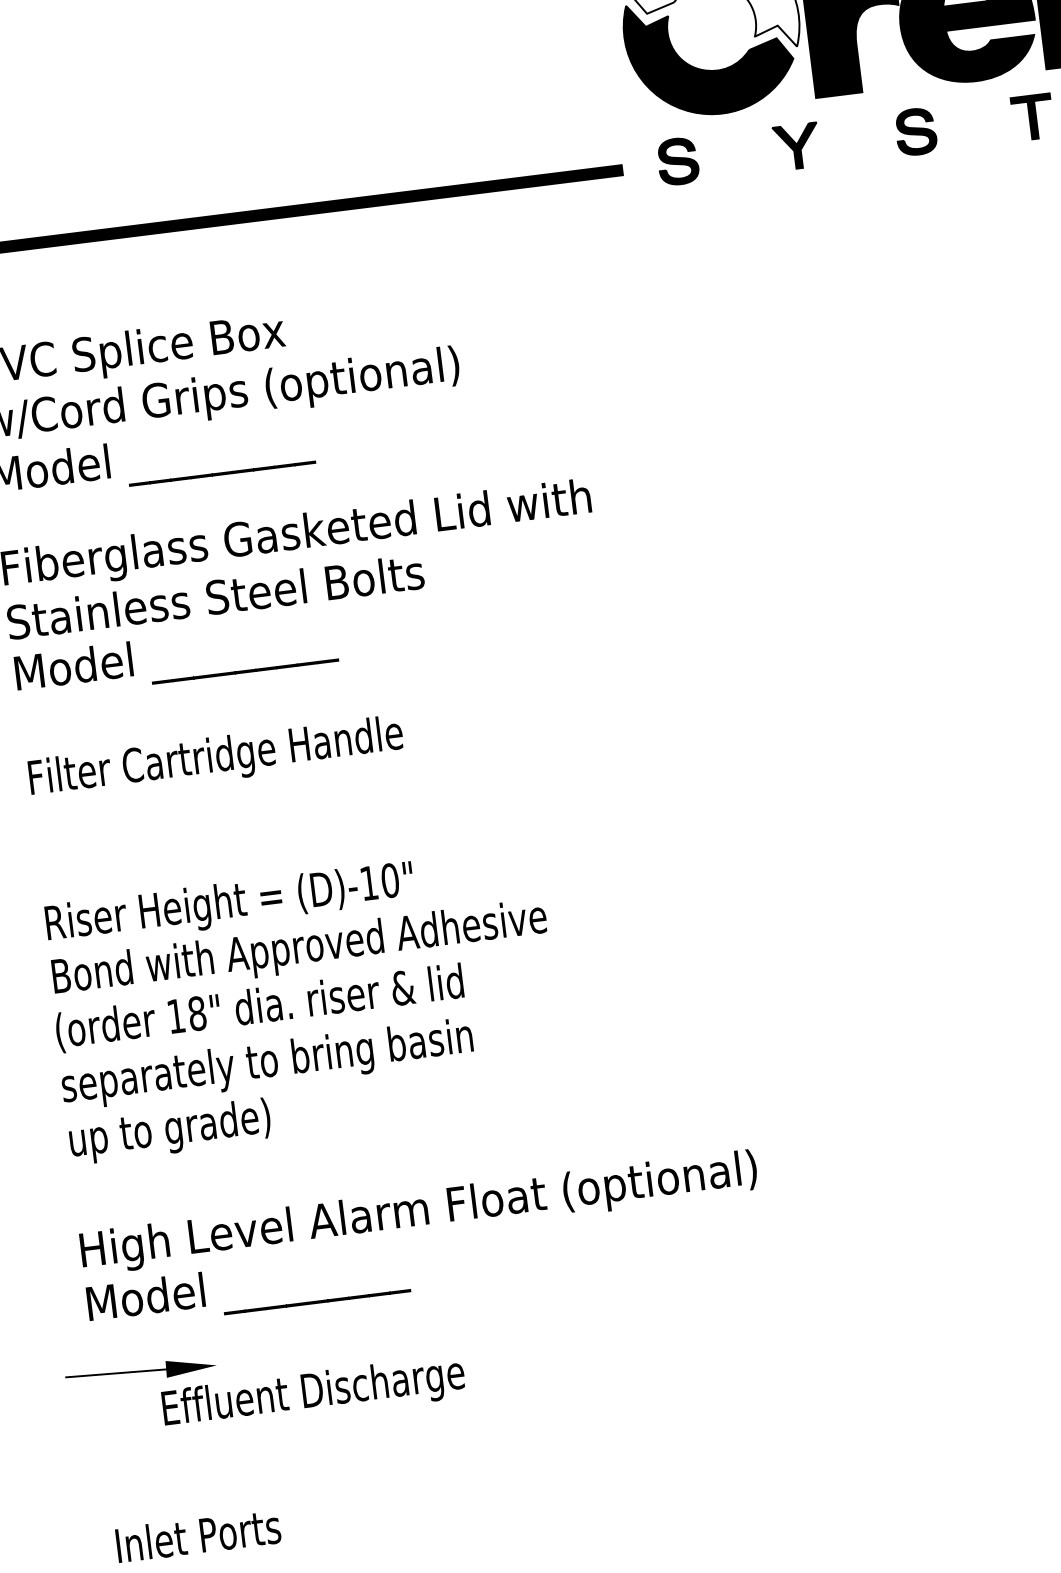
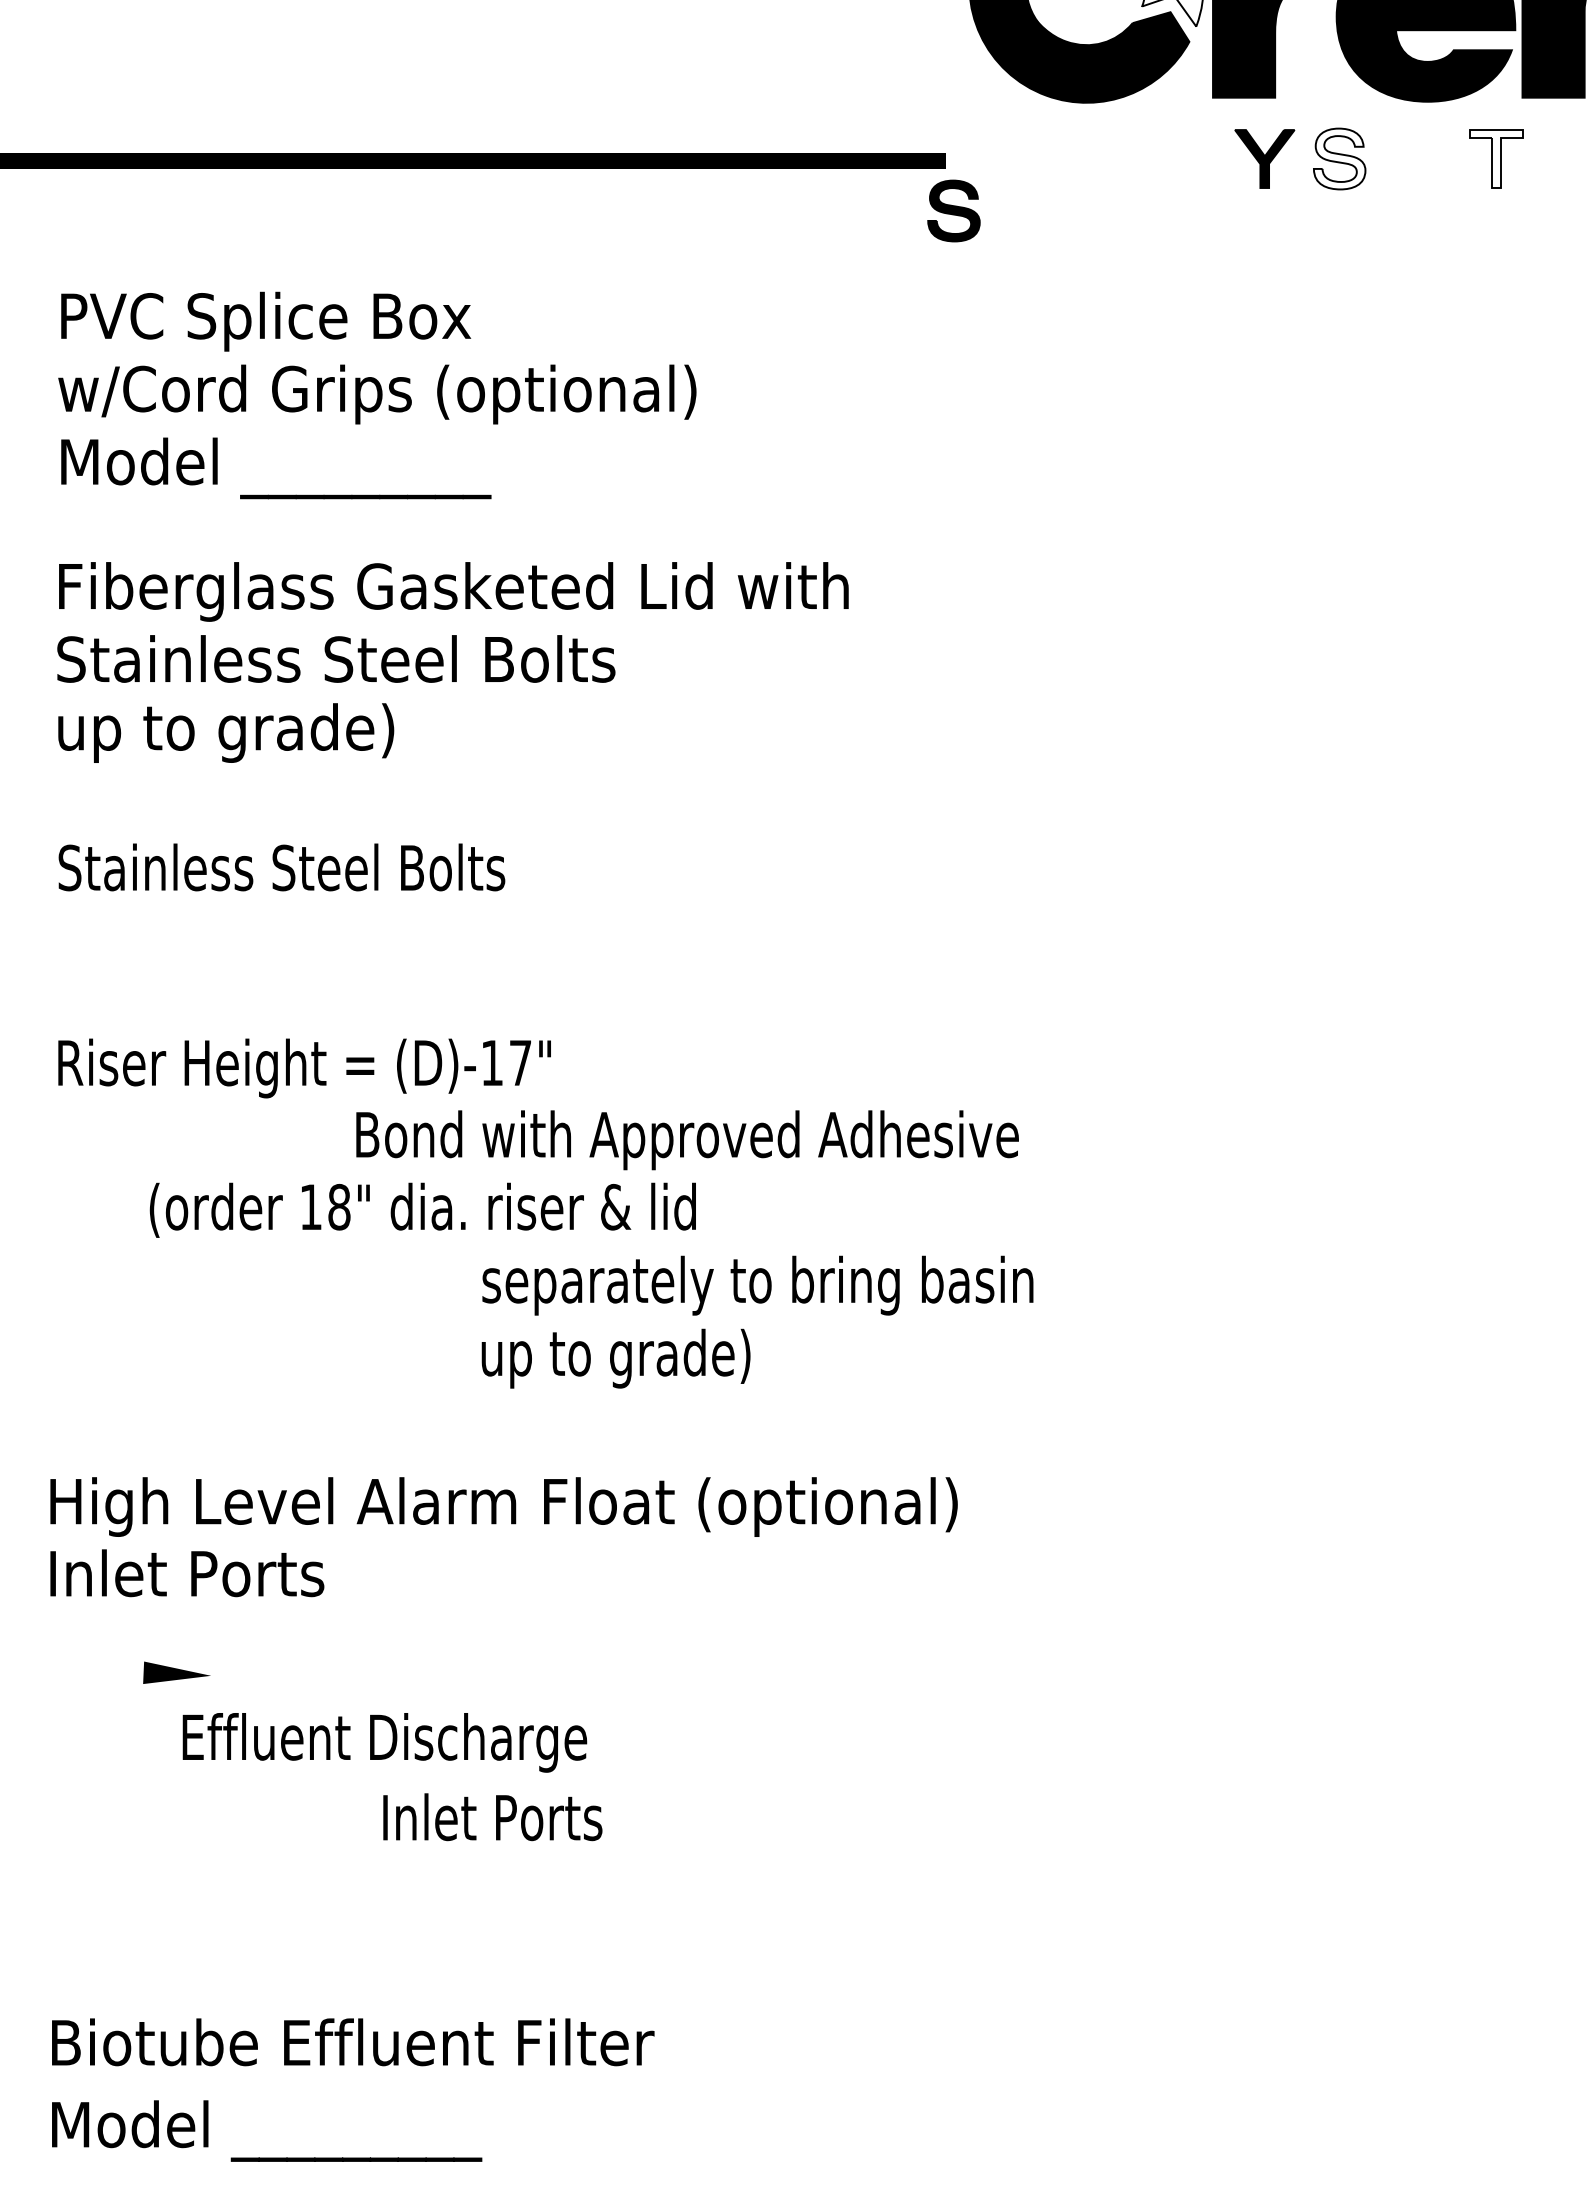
fill: (1032, 117) -> (1496, 159), removed
fill: (915, 131) -> (1339, 158), removed
part: (796, 146) -> (1264, 158), moved
part: (677, 161) -> (953, 210), moved
text: (175, 658) -> (273, 733), Model _________ -> up to grade)
text: (215, 759) -> (309, 873), Filter Cartridge Handle -> Stainless Steel Bolts
text: (390, 880) -> (520, 1062), (D)-10" -> (D)-17"
text: (299, 950) -> (687, 1140), moved
text: (259, 1007) -> (422, 1209), moved
text: (267, 1064) -> (757, 1285), moved
text: (169, 1131) -> (615, 1358), moved
text: (249, 1288) -> (267, 1579), Model _________ -> Inlet Ports
line: (115, 1373) -> (76, 1669), removed
text: (313, 1393) -> (384, 1742), moved
text: (198, 1536) -> (492, 1817), moved

